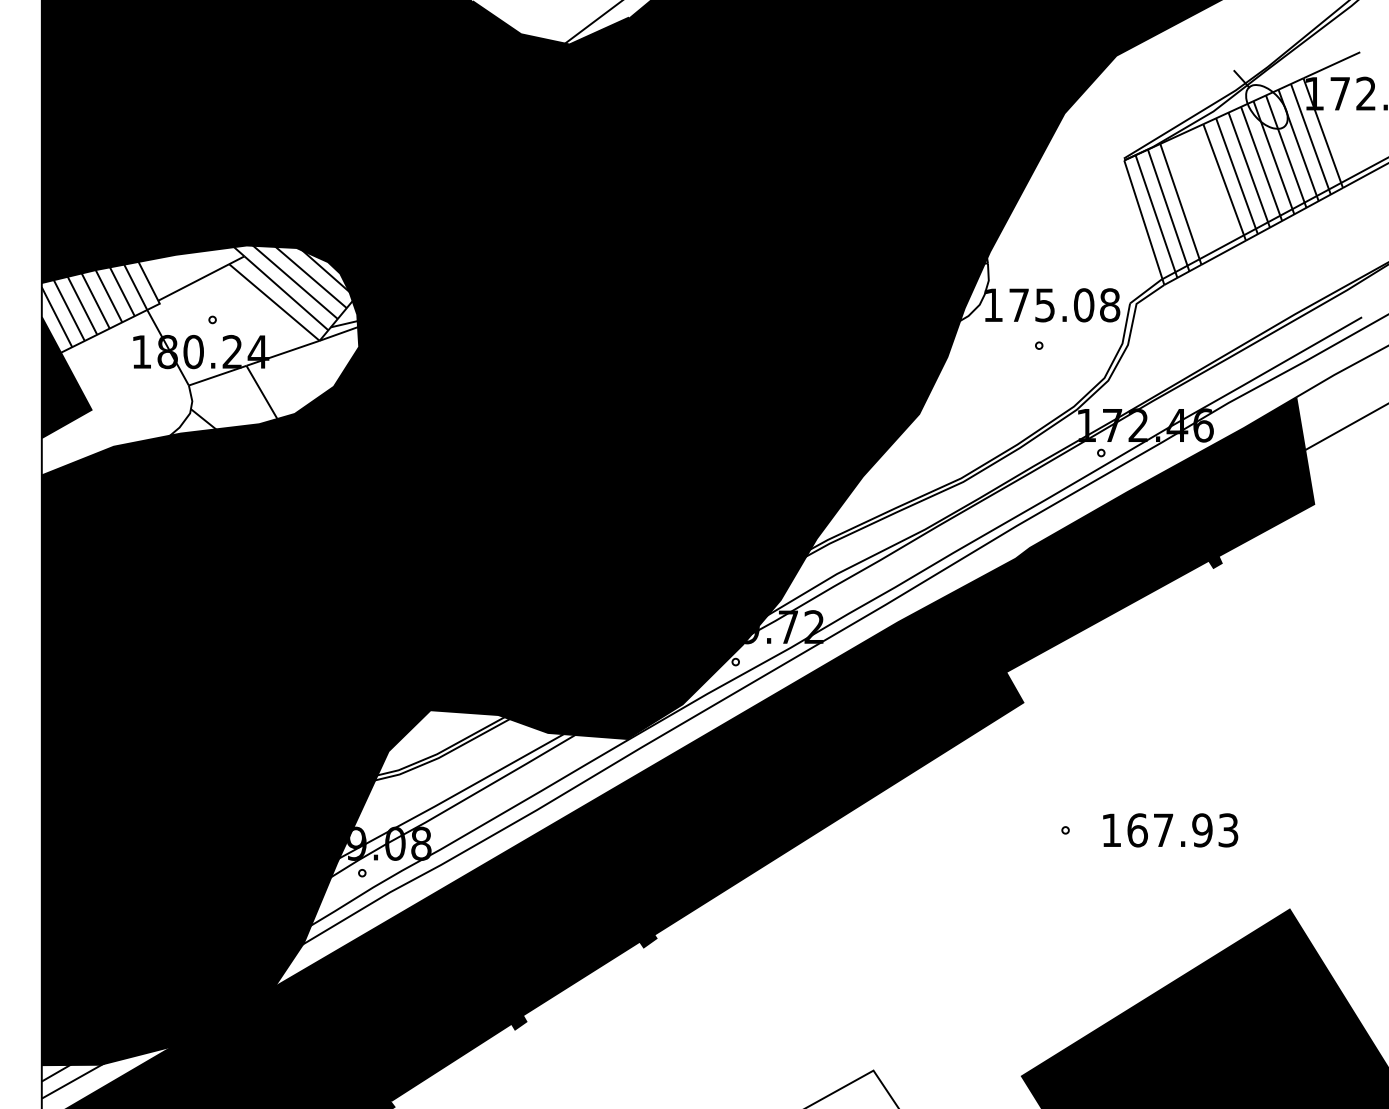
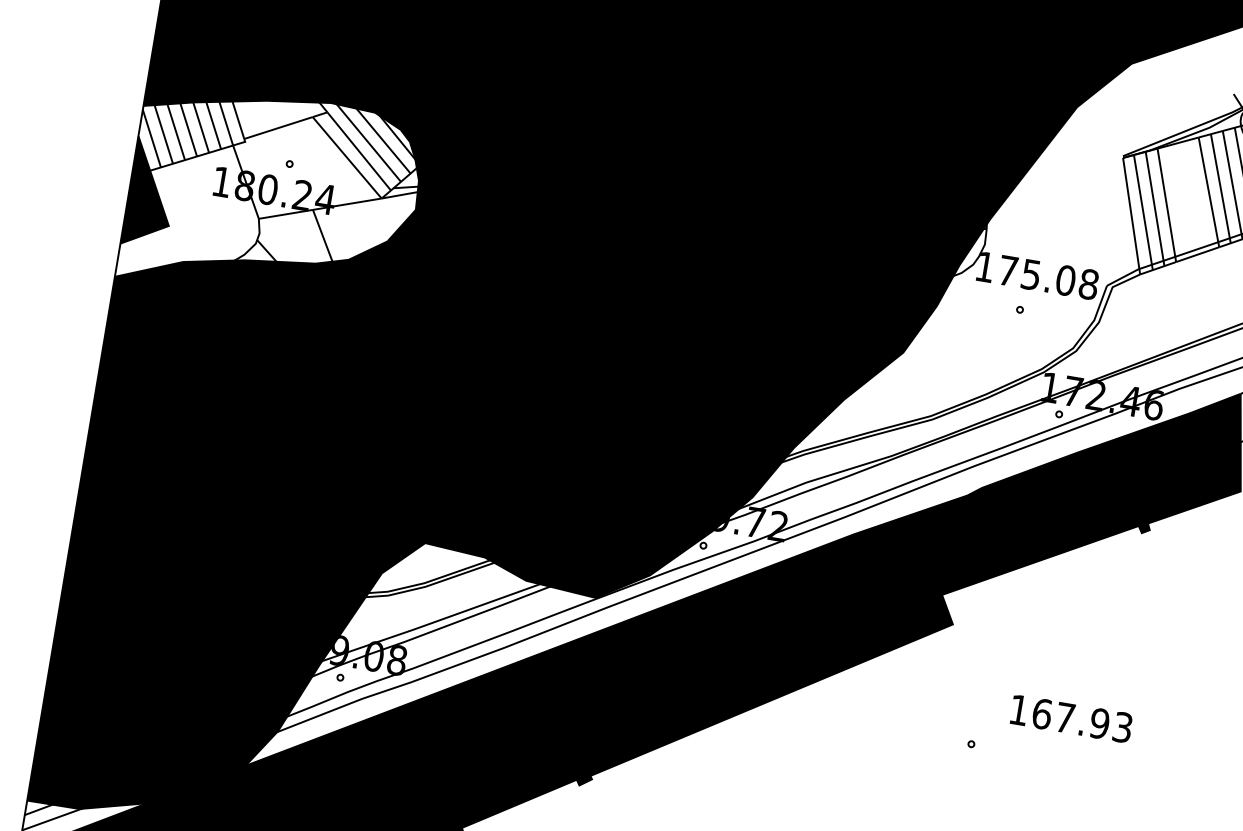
text: (1170, 830) -> (1071, 719), moved

